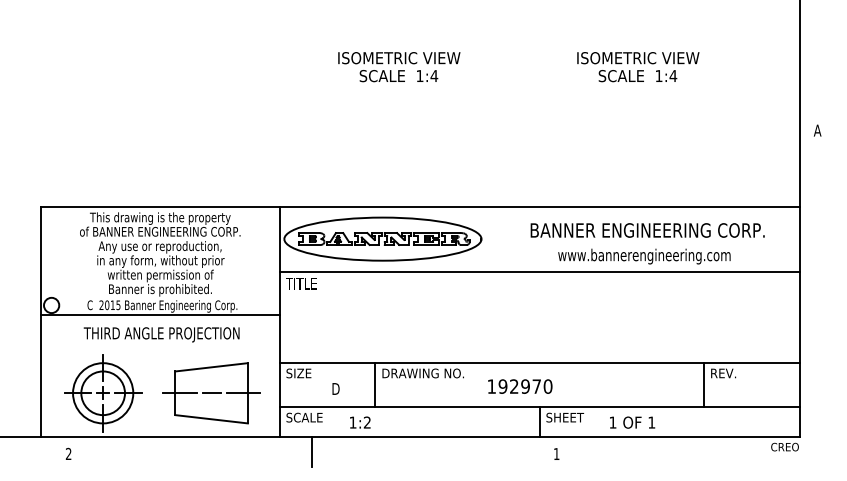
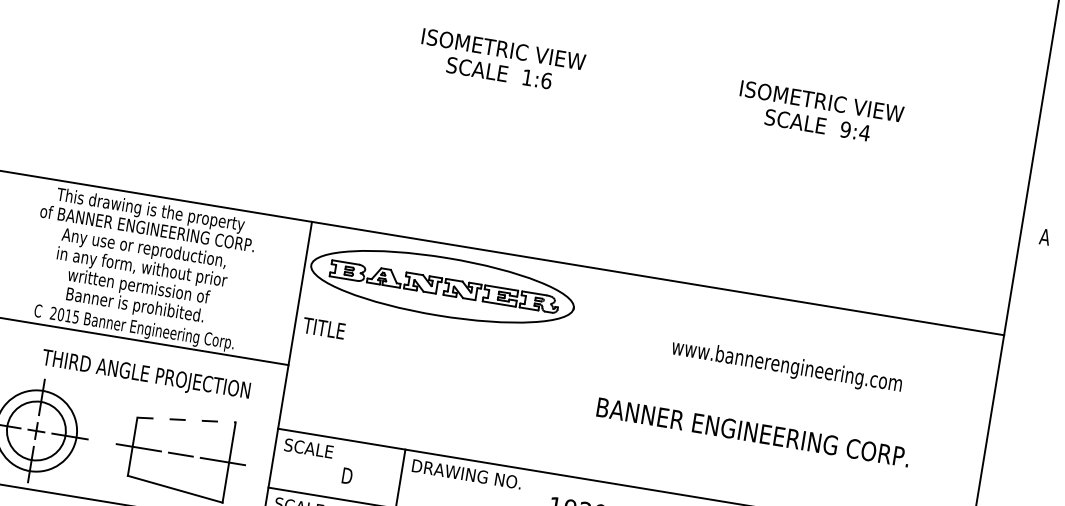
text: (434, 76) -> (546, 81), 1:4 -> 1:6
text: (658, 76) -> (844, 130), 1:4 -> 9:4
text: (647, 230) -> (753, 432), moved
line: (539, 271) -> (643, 363), removed
text: (161, 334) -> (145, 375), moved
line: (212, 367) -> (187, 420), solid -> dashed
text: (307, 373) -> (312, 449), SIZE -> SCALE

